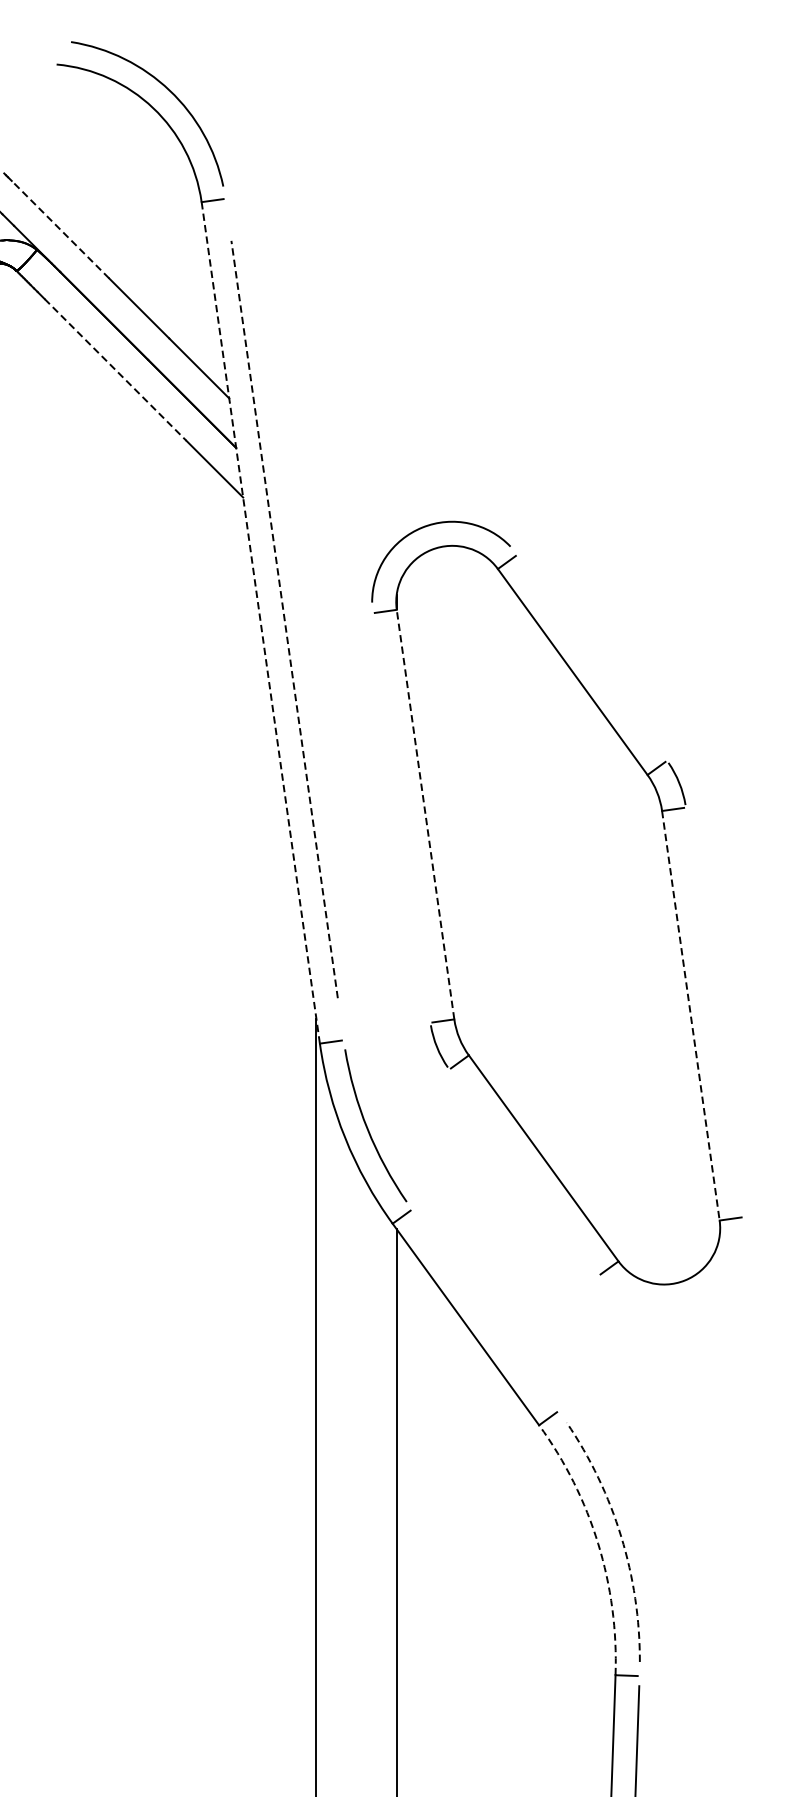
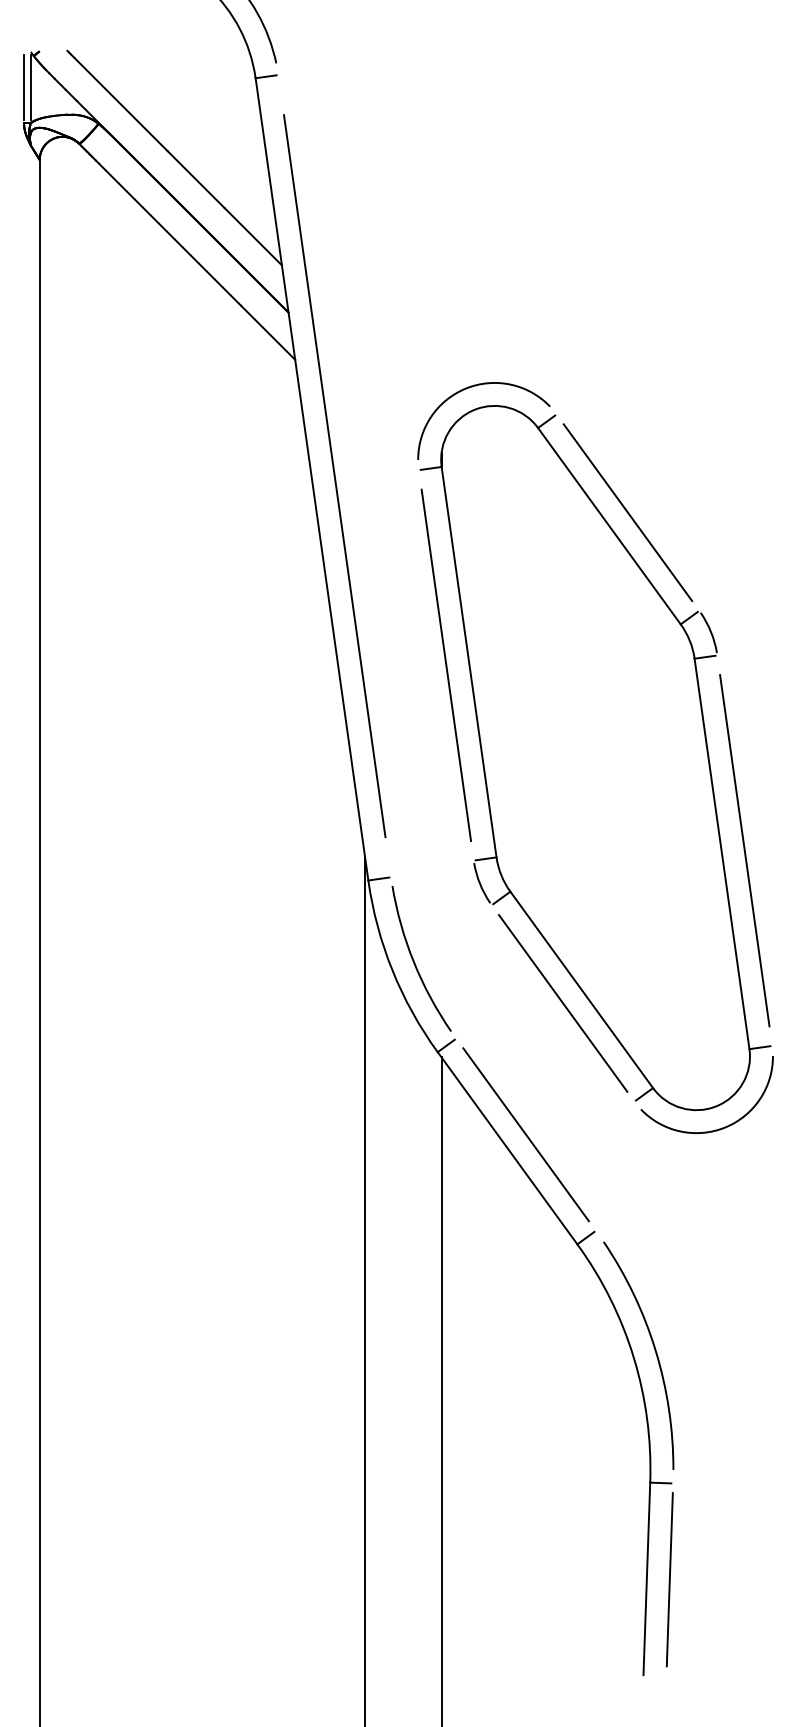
line: (60, 229) -> (121, 104), dashed -> solid
line: (115, 370) -> (173, 238), dashed -> solid
line: (284, 619) -> (334, 476), dashed -> solid
line: (261, 623) -> (312, 479), dashed -> solid
line: (591, 657) -> (627, 512), added
line: (425, 813) -> (469, 661), dashed -> solid
line: (401, 818) -> (446, 665), added
line: (714, 1012) -> (744, 850), added
line: (691, 1016) -> (722, 854), dashed -> solid
line: (523, 1172) -> (562, 1003), added
arc: (687, 1303) -> (718, 1128), added
line: (484, 1310) -> (525, 1134), added
arc: (621, 1536) -> (655, 1350), dashed -> solid
arc: (598, 1543) -> (633, 1357), dashed -> solid

